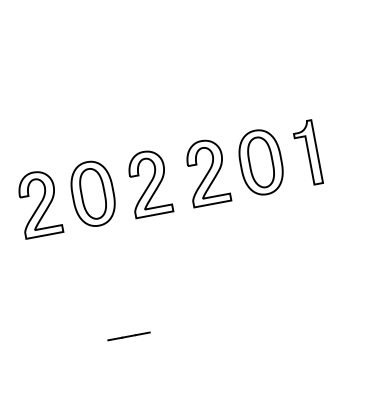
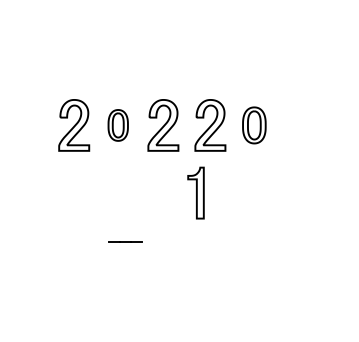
part: (306, 152) -> (195, 192), moved
part: (261, 162) -> (254, 125), size x0.7
part: (93, 193) -> (118, 125), size x0.6

